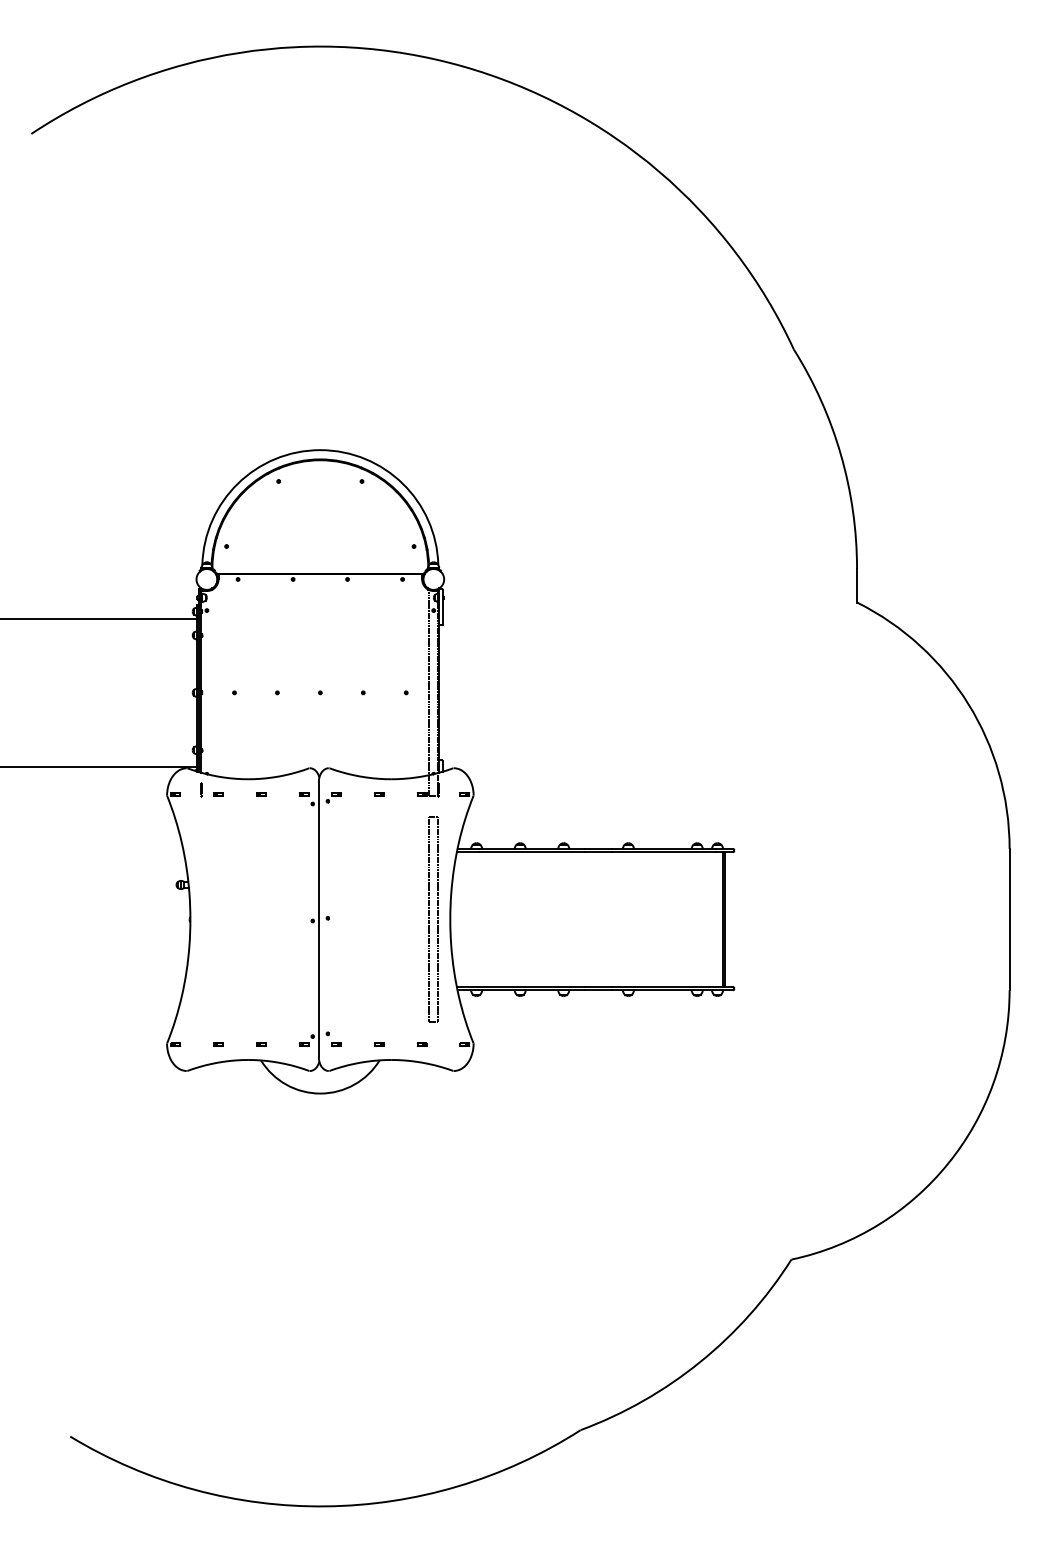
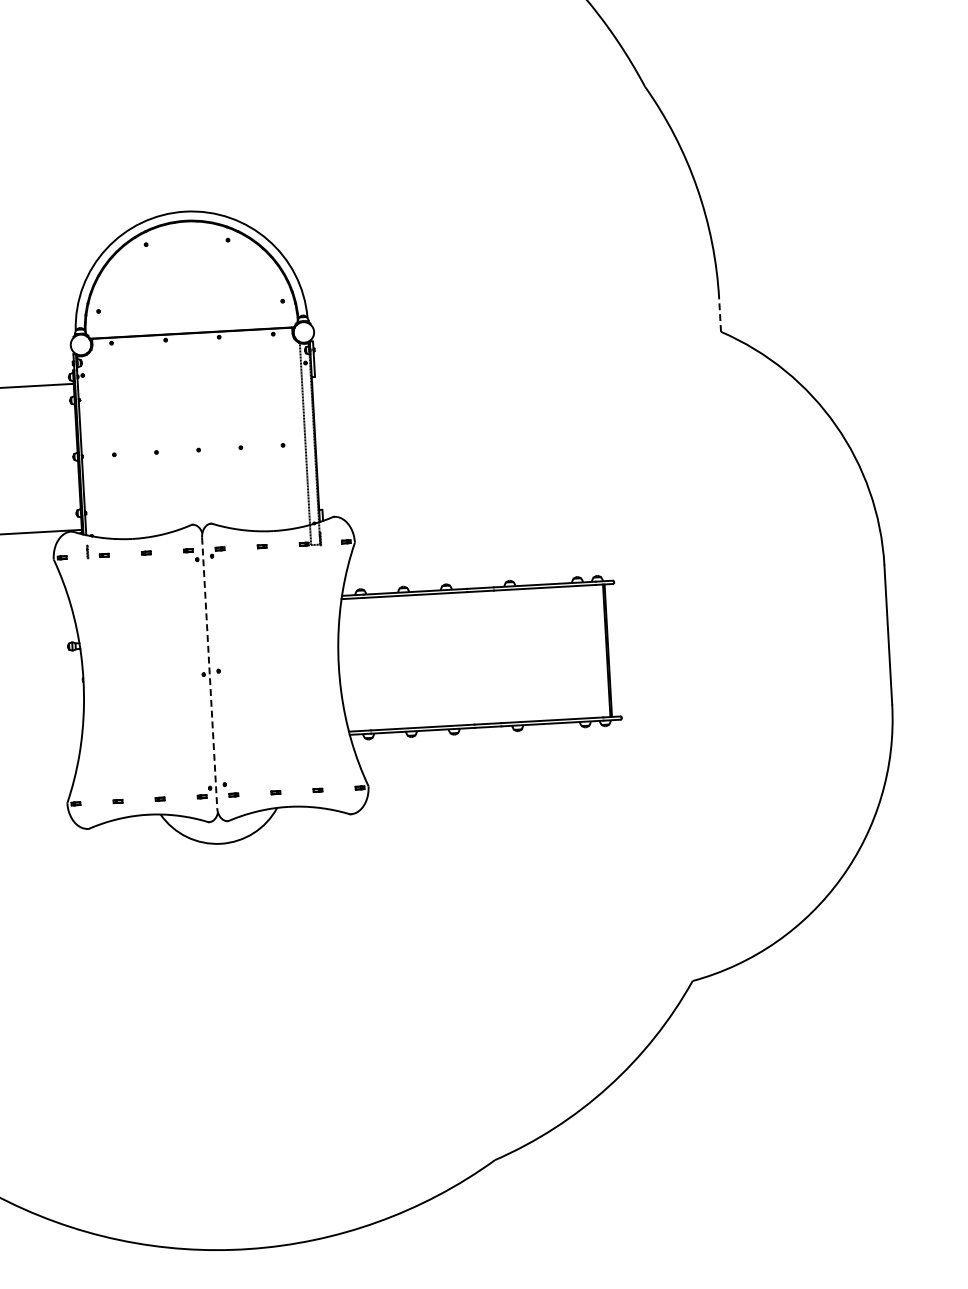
line: (857, 585) -> (720, 315), solid -> dashed
line: (318, 919) -> (209, 672), solid -> dashed
part: (433, 919) -> (322, 666), removed

